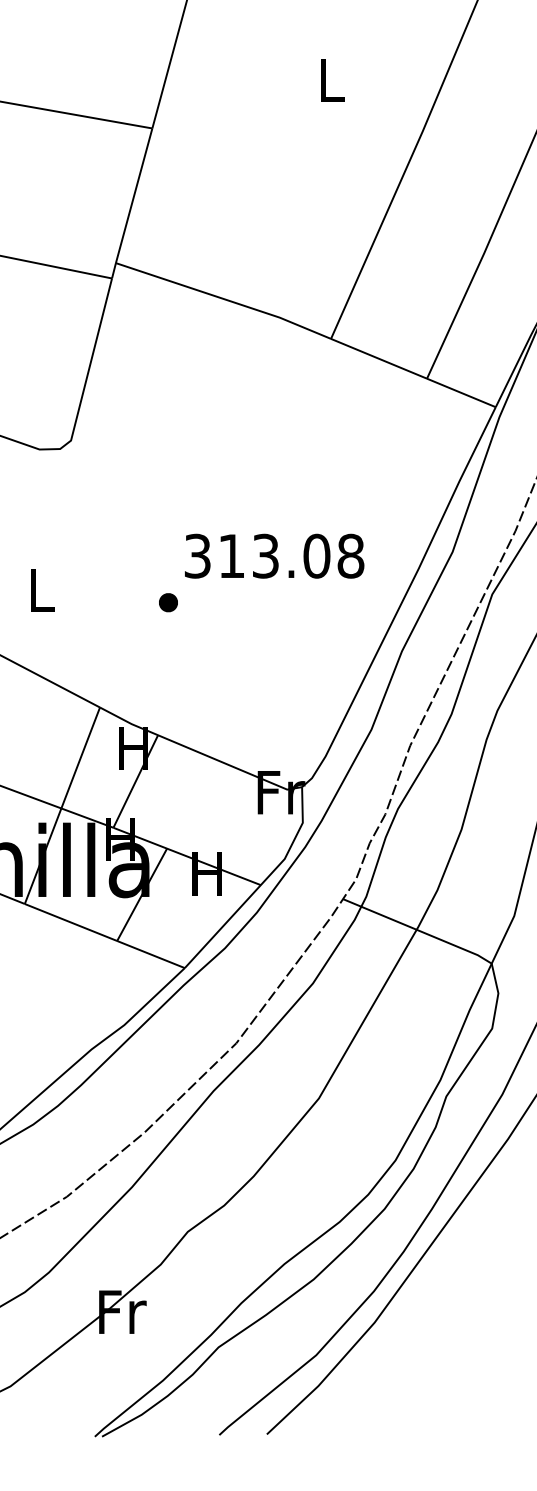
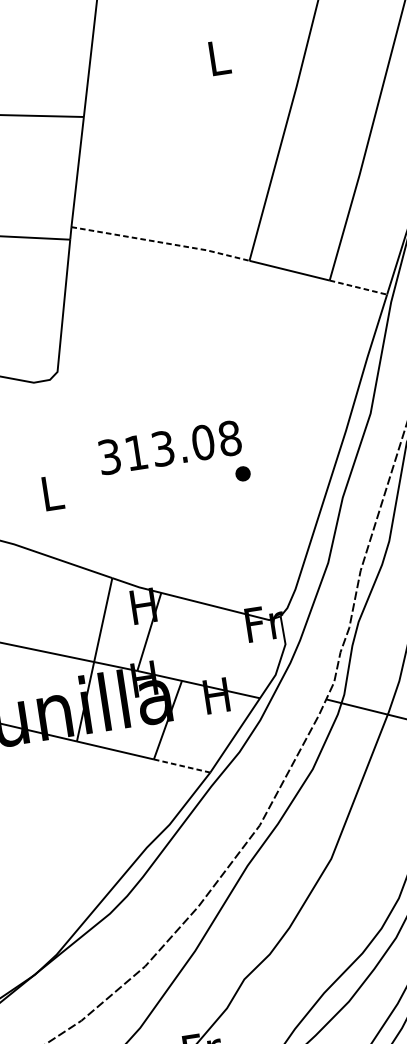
line: (224, 299) -> (161, 242), solid -> dashed
line: (461, 393) -> (358, 288), solid -> dashed
text: (274, 555) -> (169, 447), moved
part: (168, 602) -> (243, 473), moved
line: (151, 954) -> (182, 765), solid -> dashed

